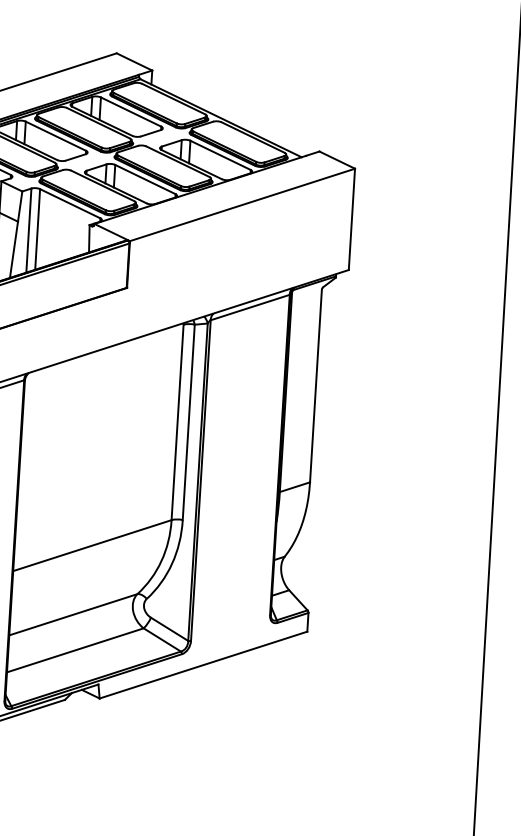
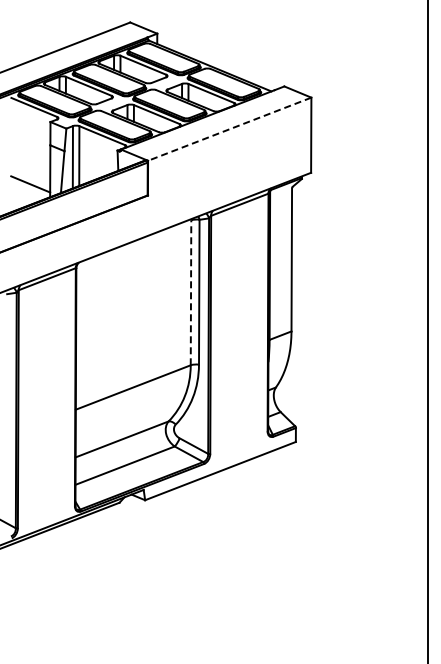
line: (242, 205) -> (229, 129), solid -> dashed
line: (178, 422) -> (191, 292), solid -> dashed

